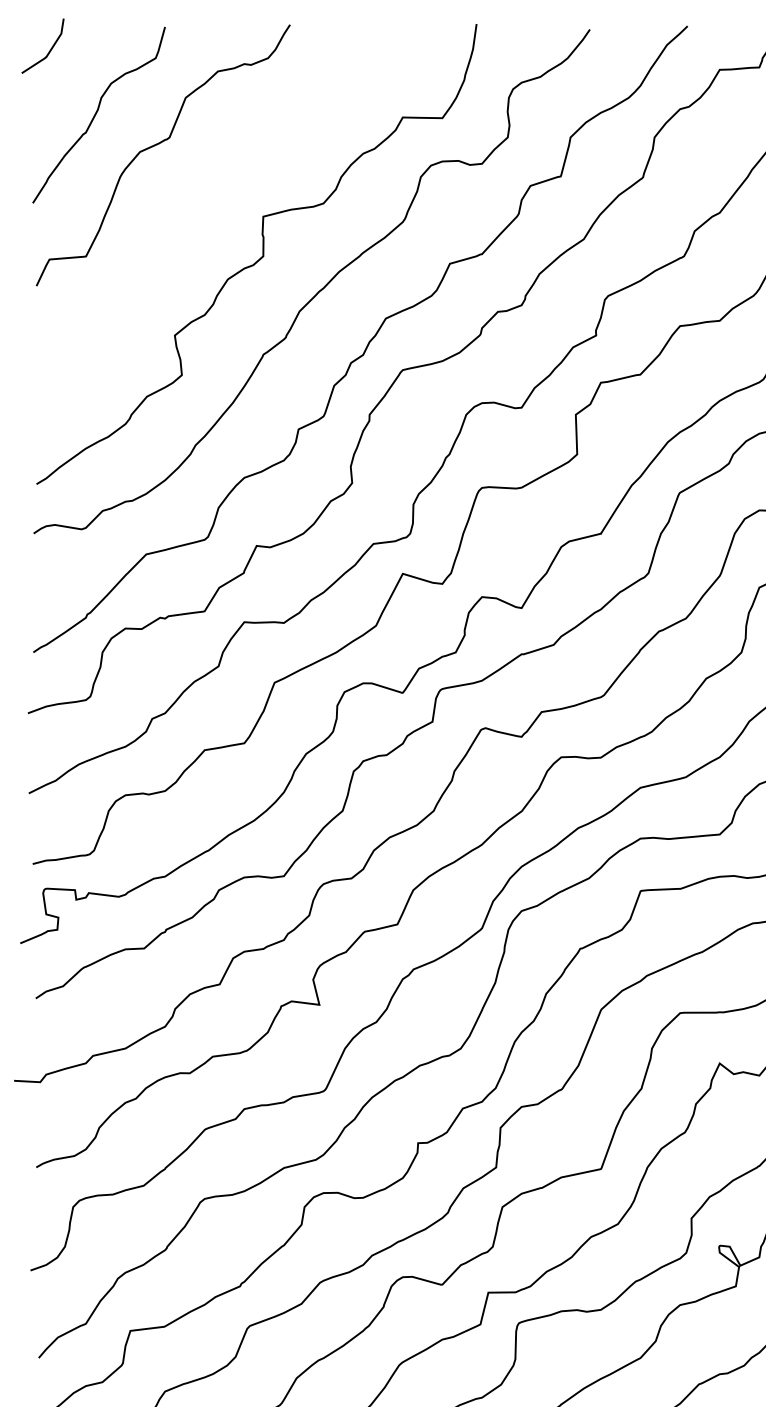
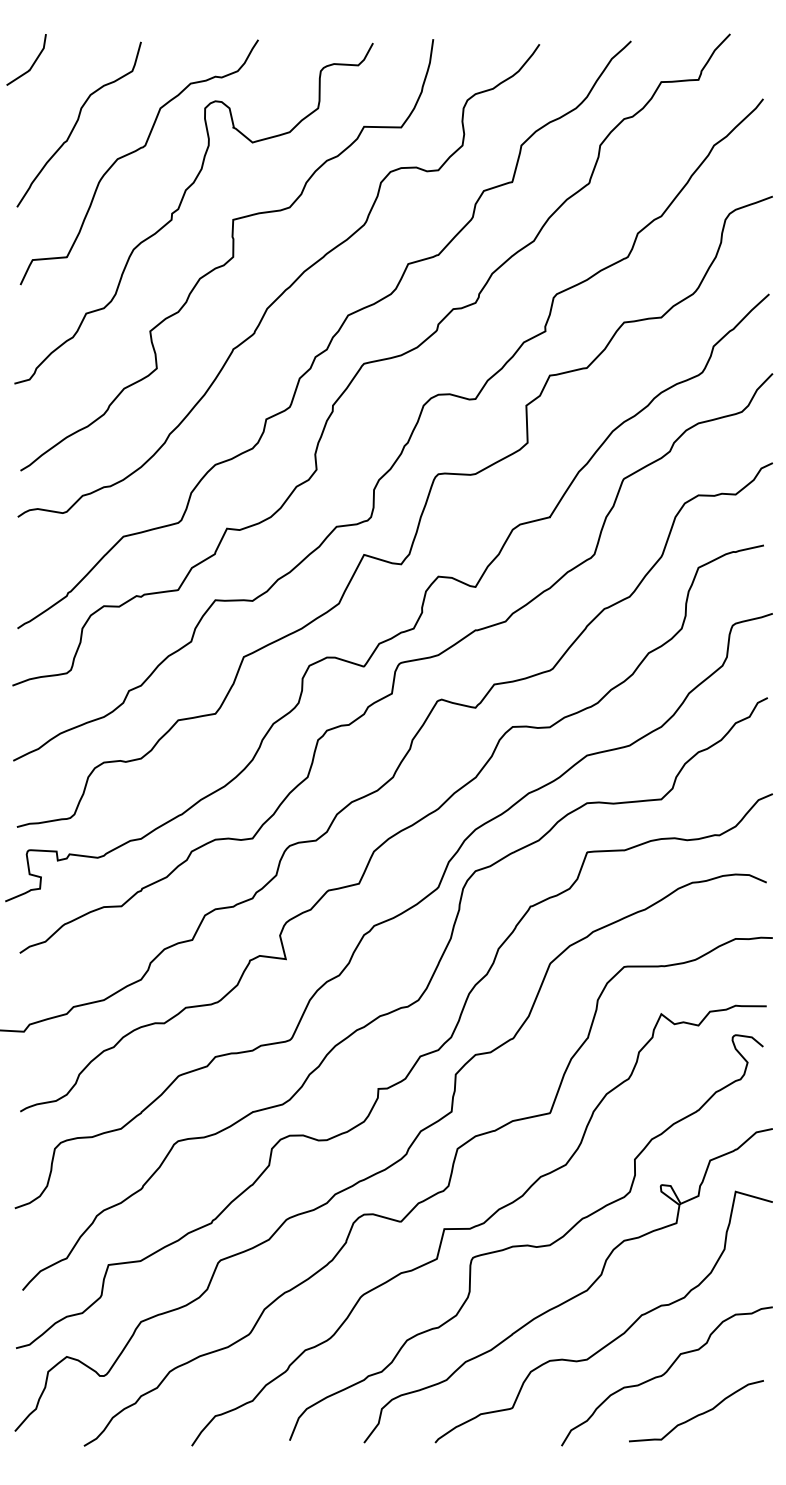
curve: (206, 205) -> (179, 209), added

